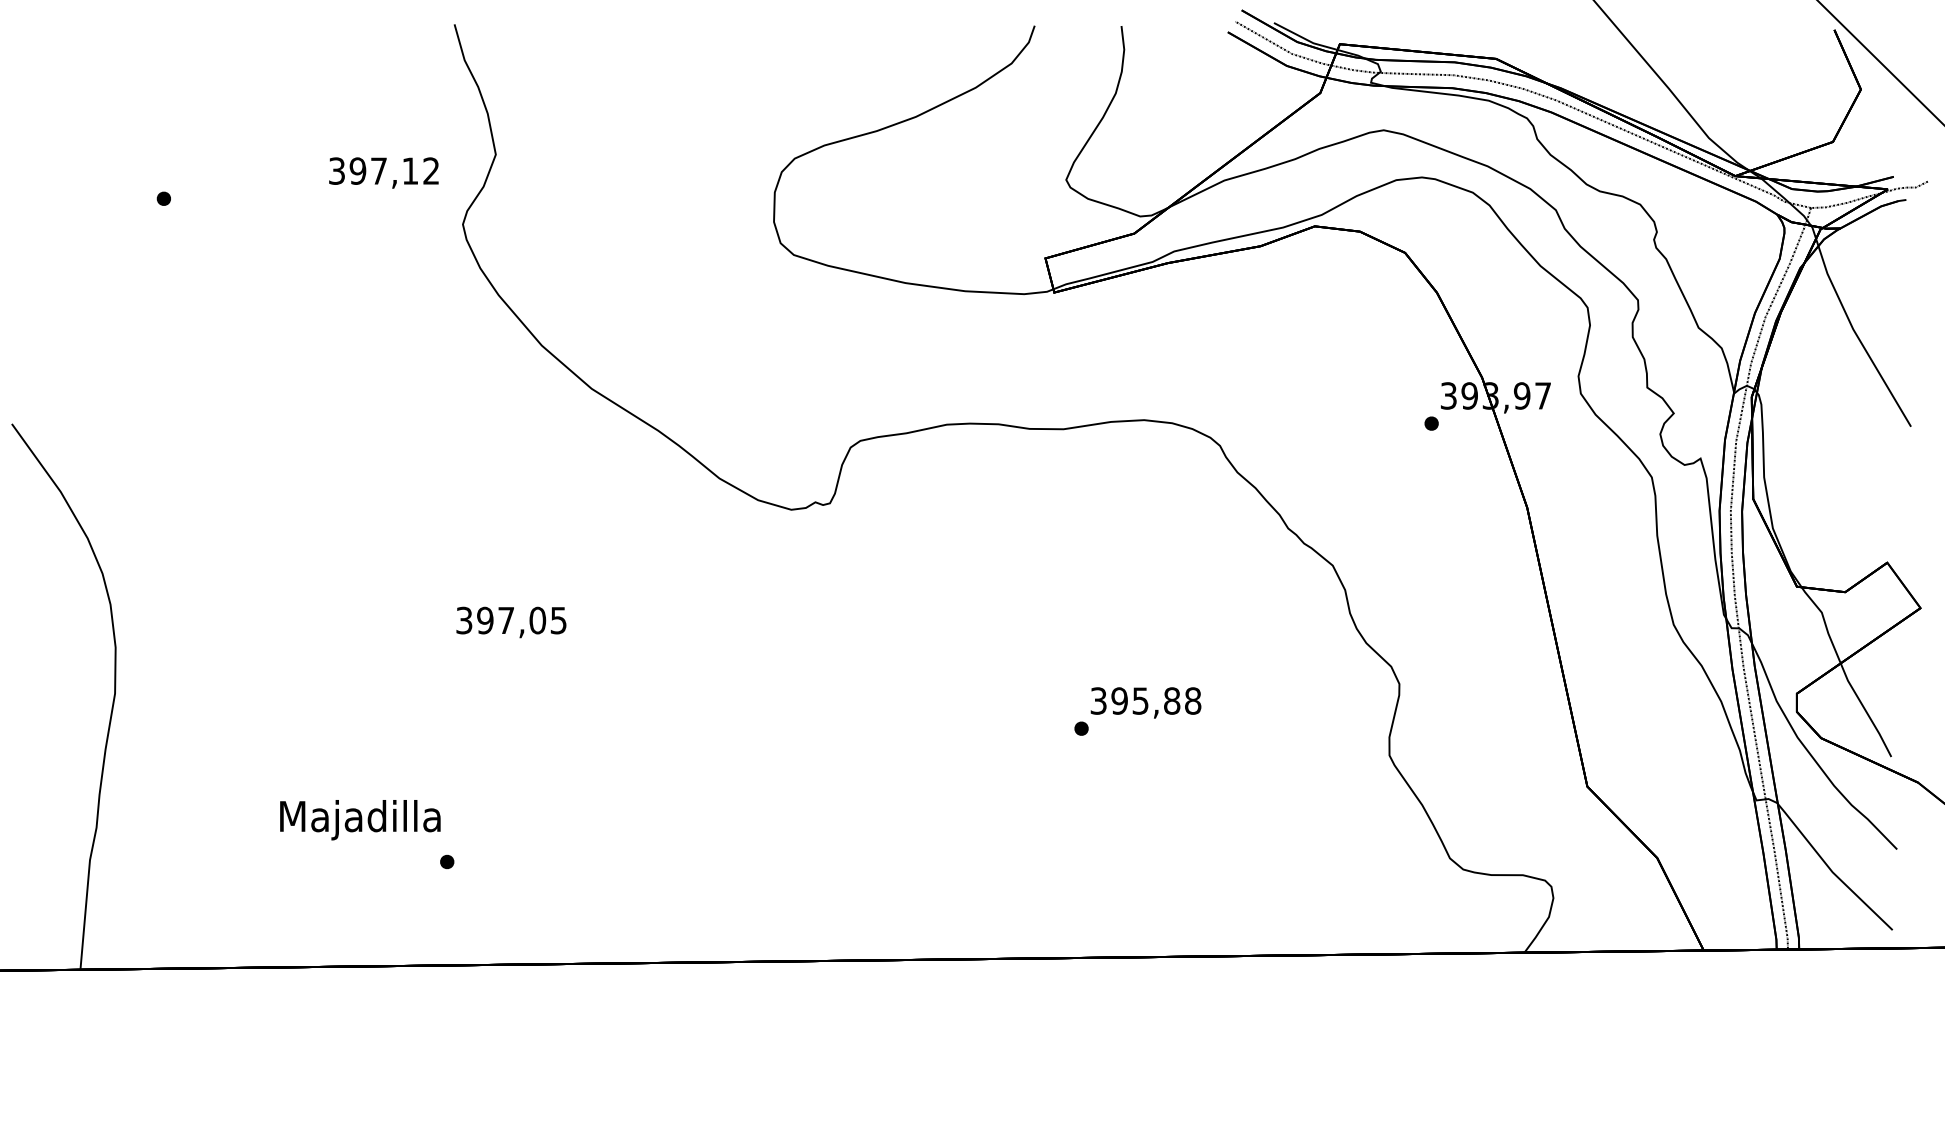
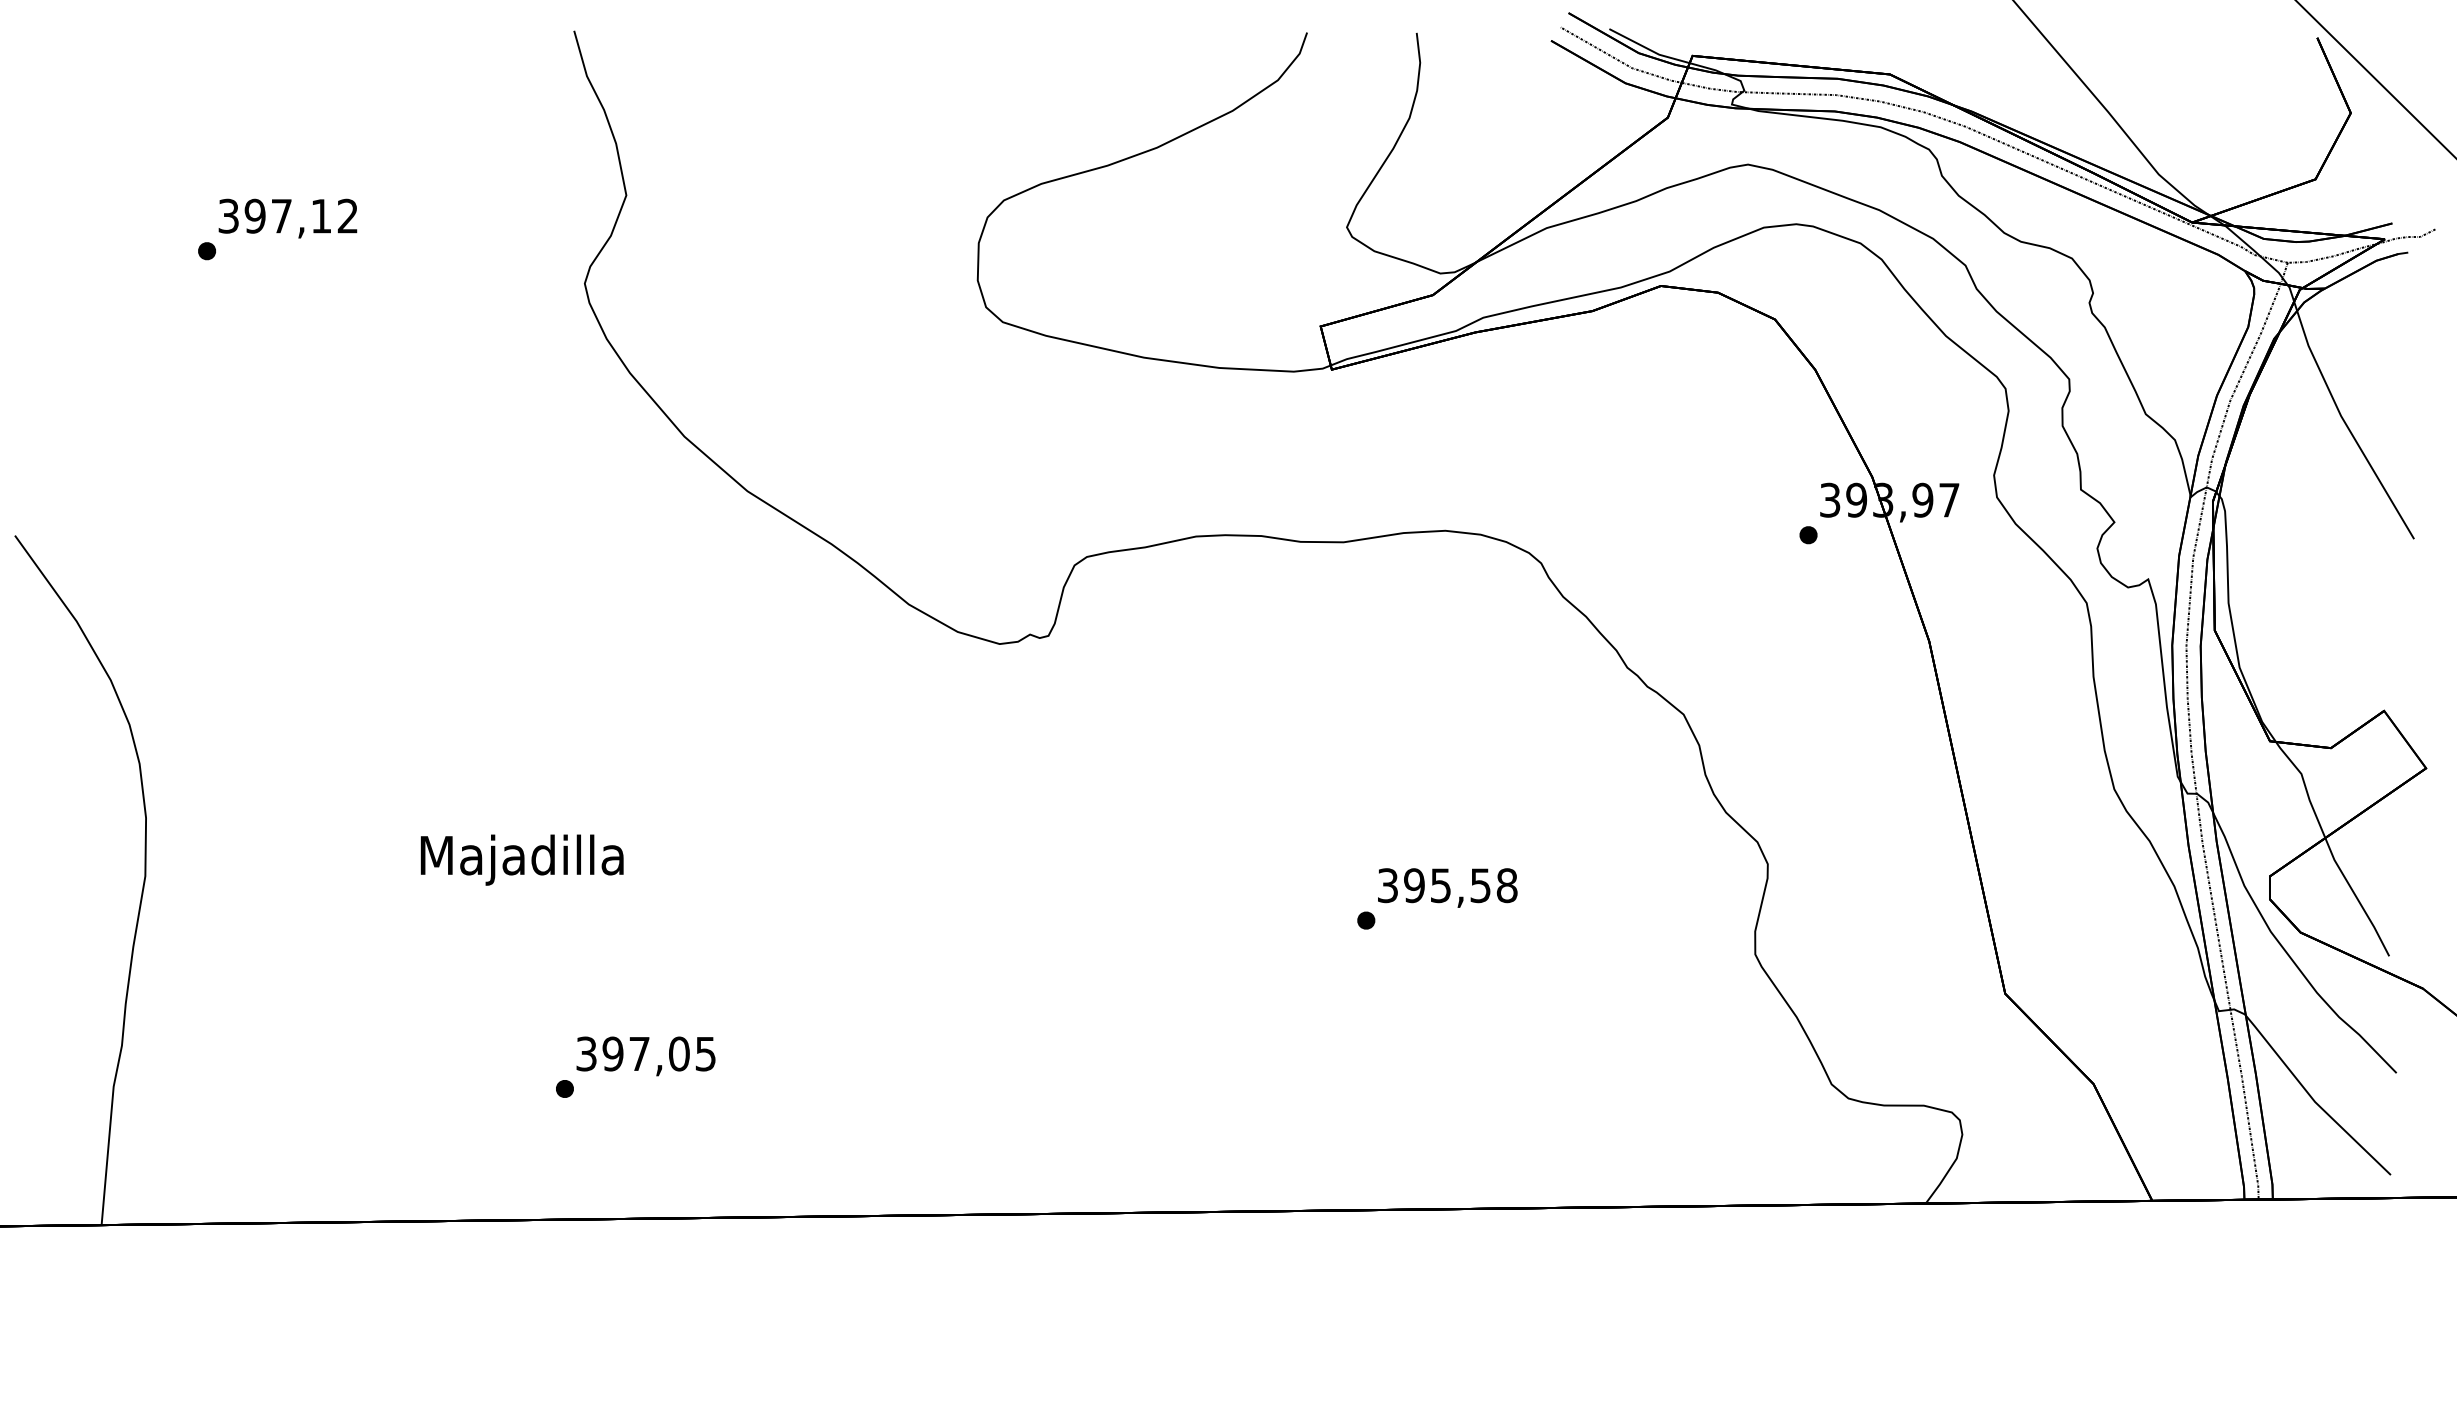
text: (383, 172) -> (287, 218), moved
text: (510, 622) -> (645, 1056), moved
text: (1171, 700) -> (1480, 885), 395,88 -> 395,58
text: (359, 819) -> (521, 859), moved

